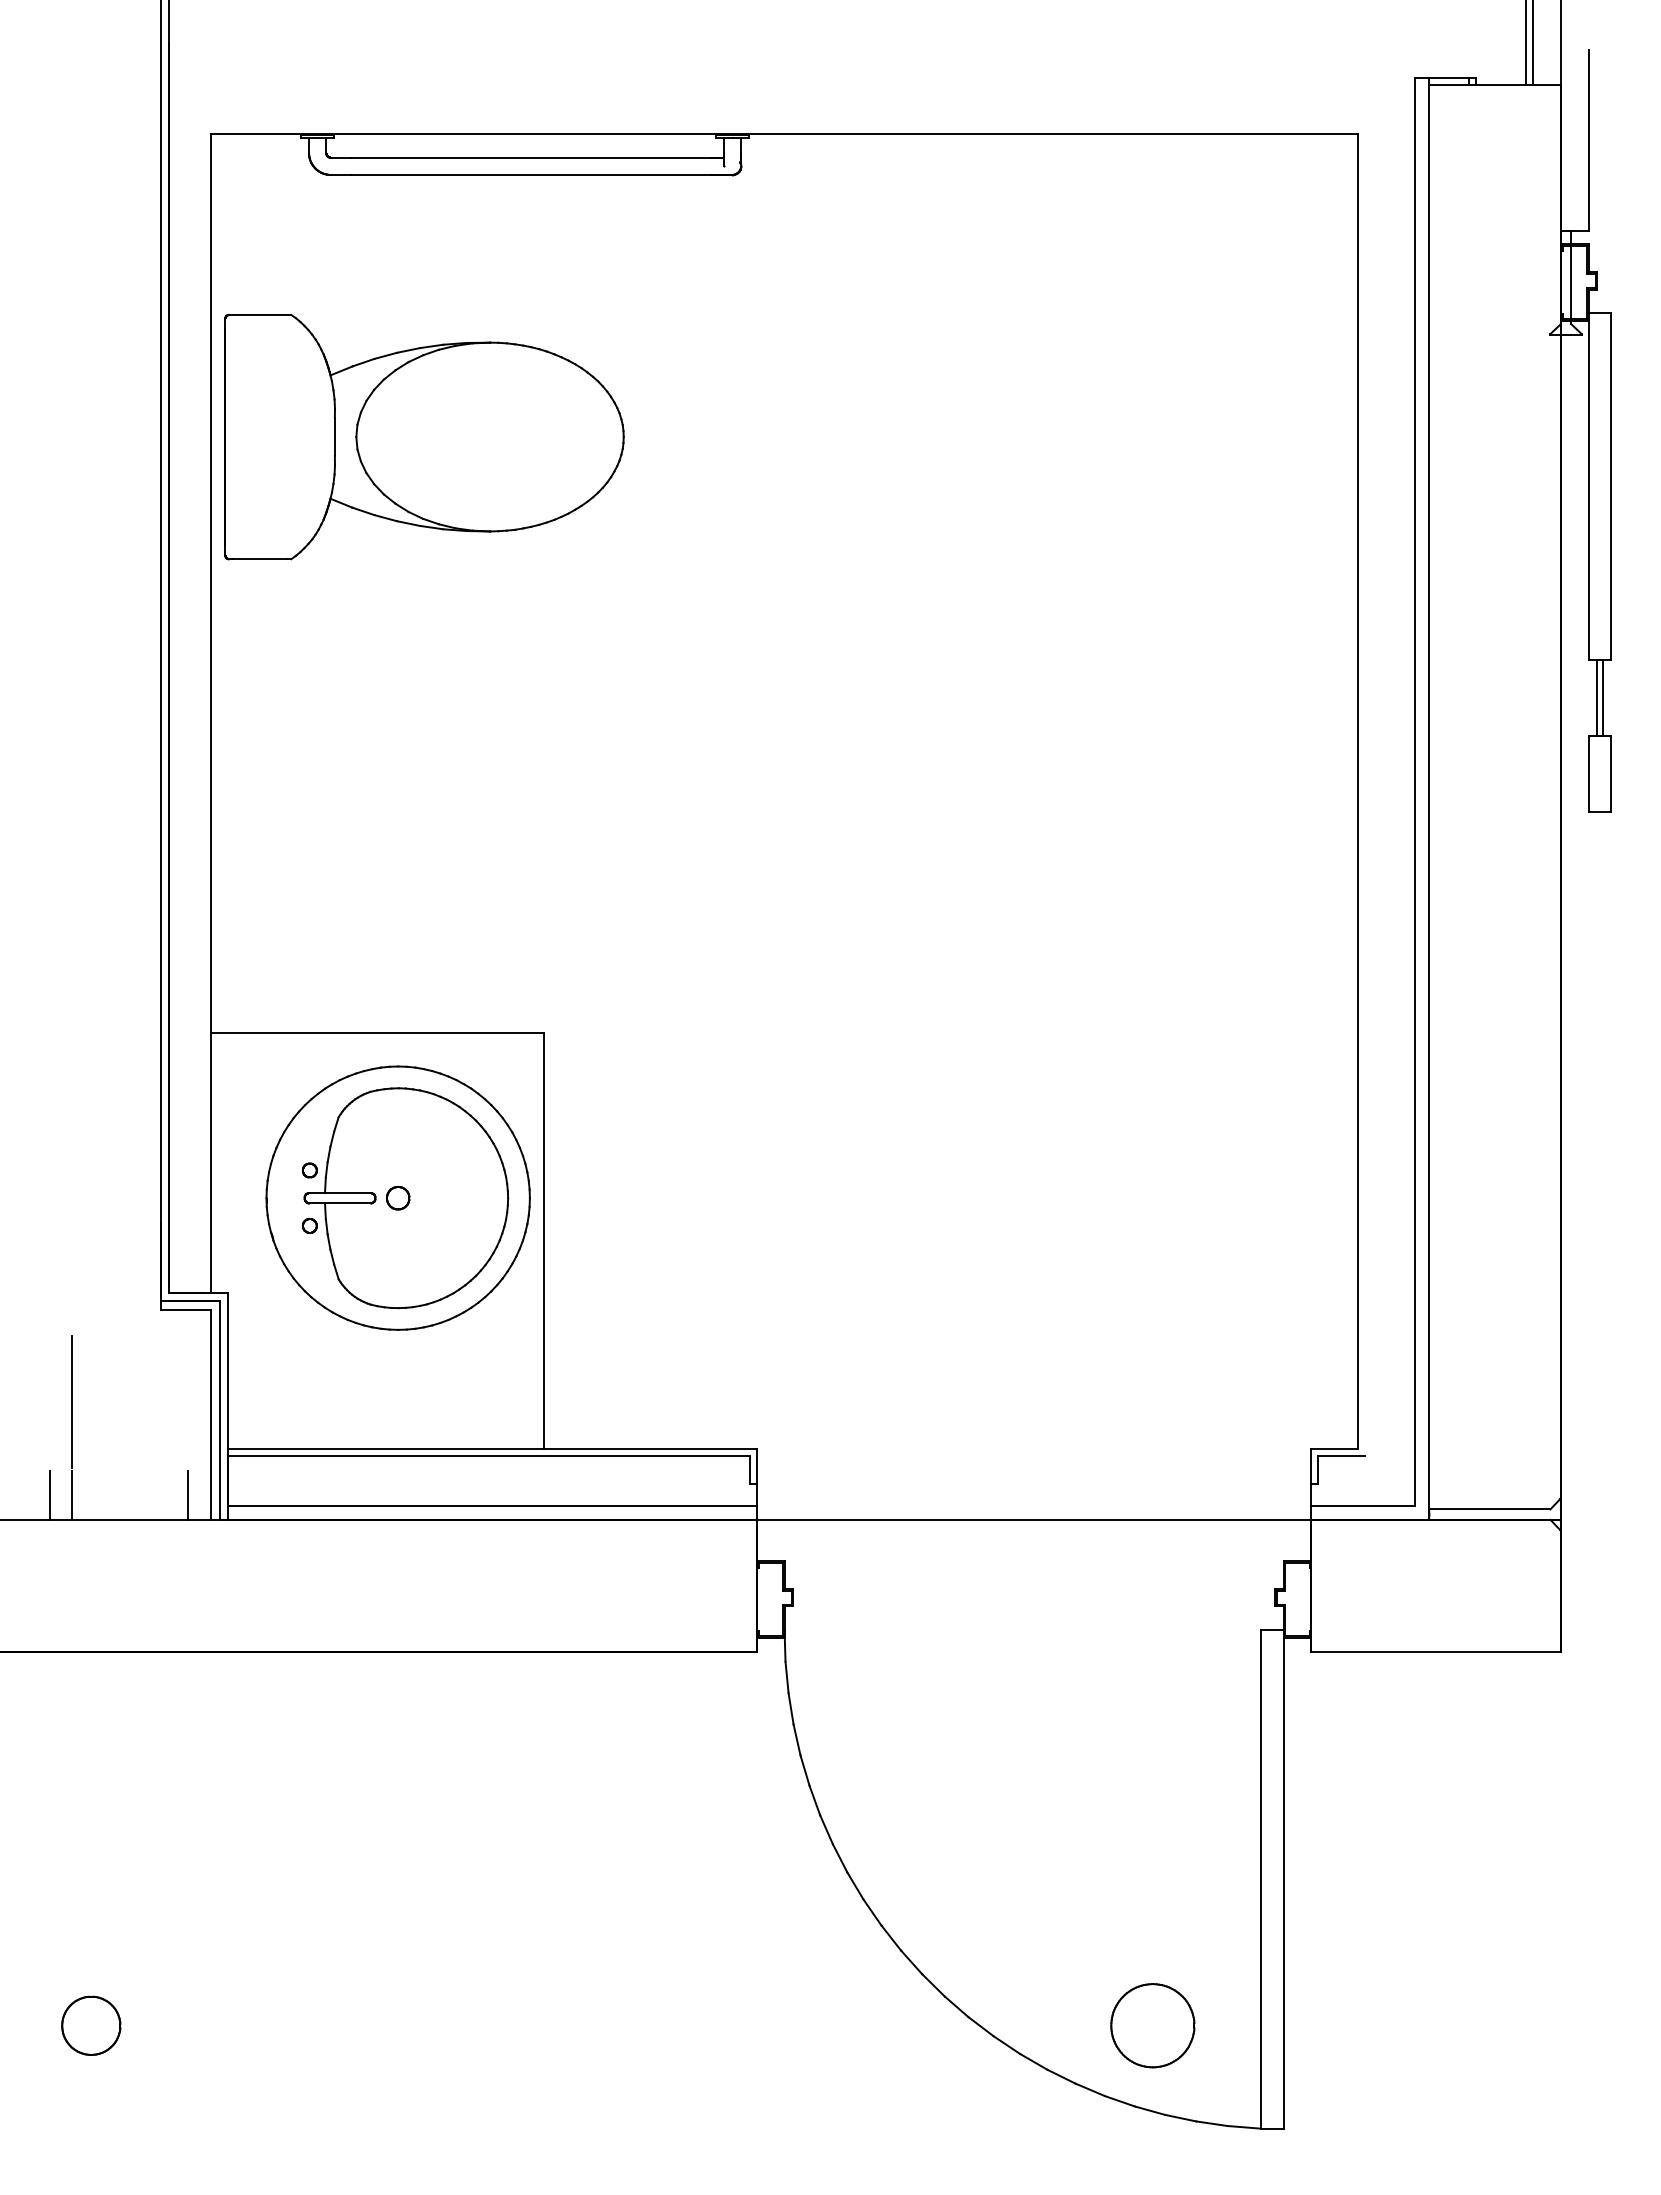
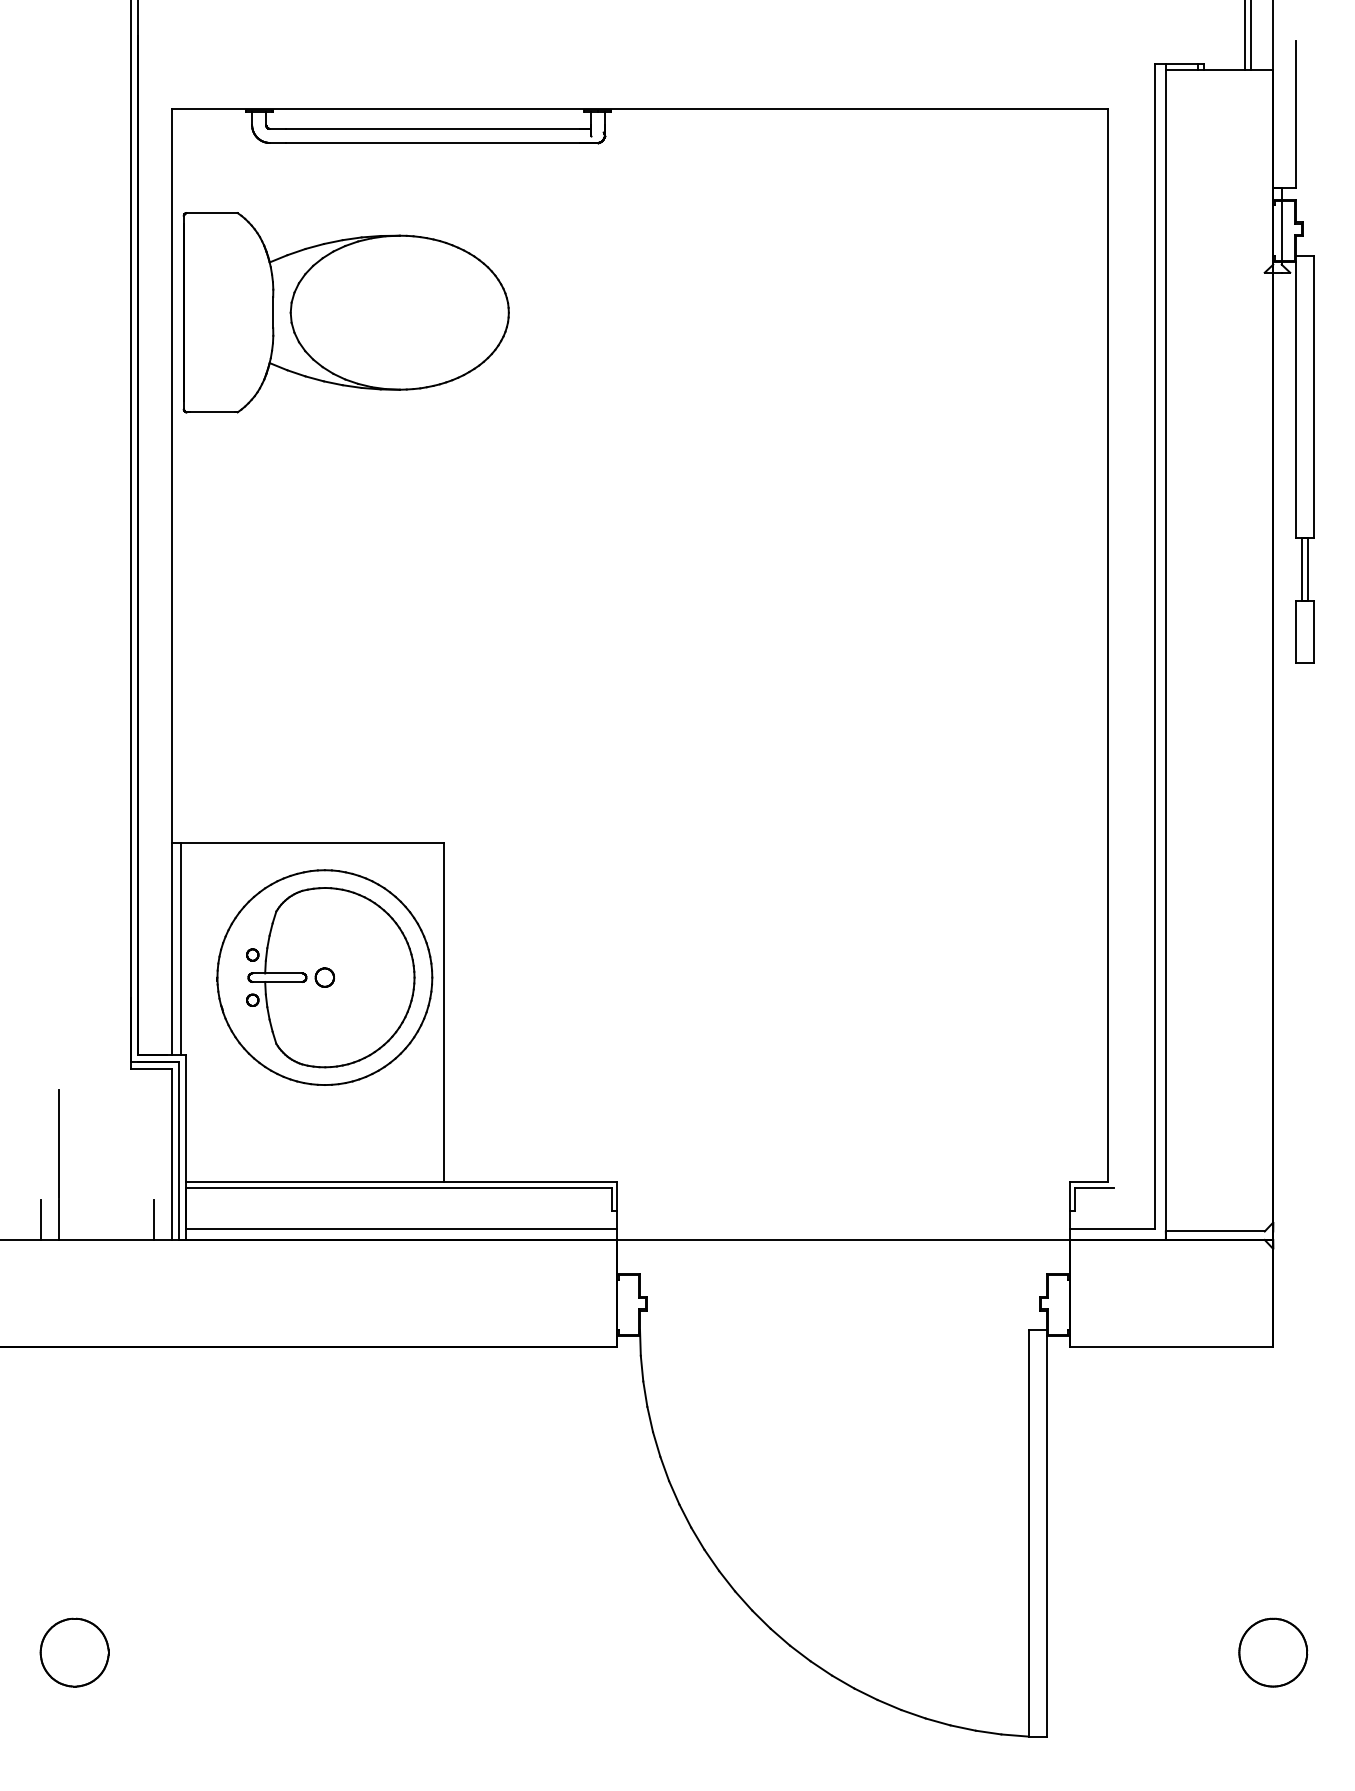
part: (424, 436) -> (346, 312), moved
line: (221, 1162) -> (180, 948), added
part: (90, 2025) -> (73, 1652), size x1.43
part: (1152, 2025) -> (1272, 1652), moved

